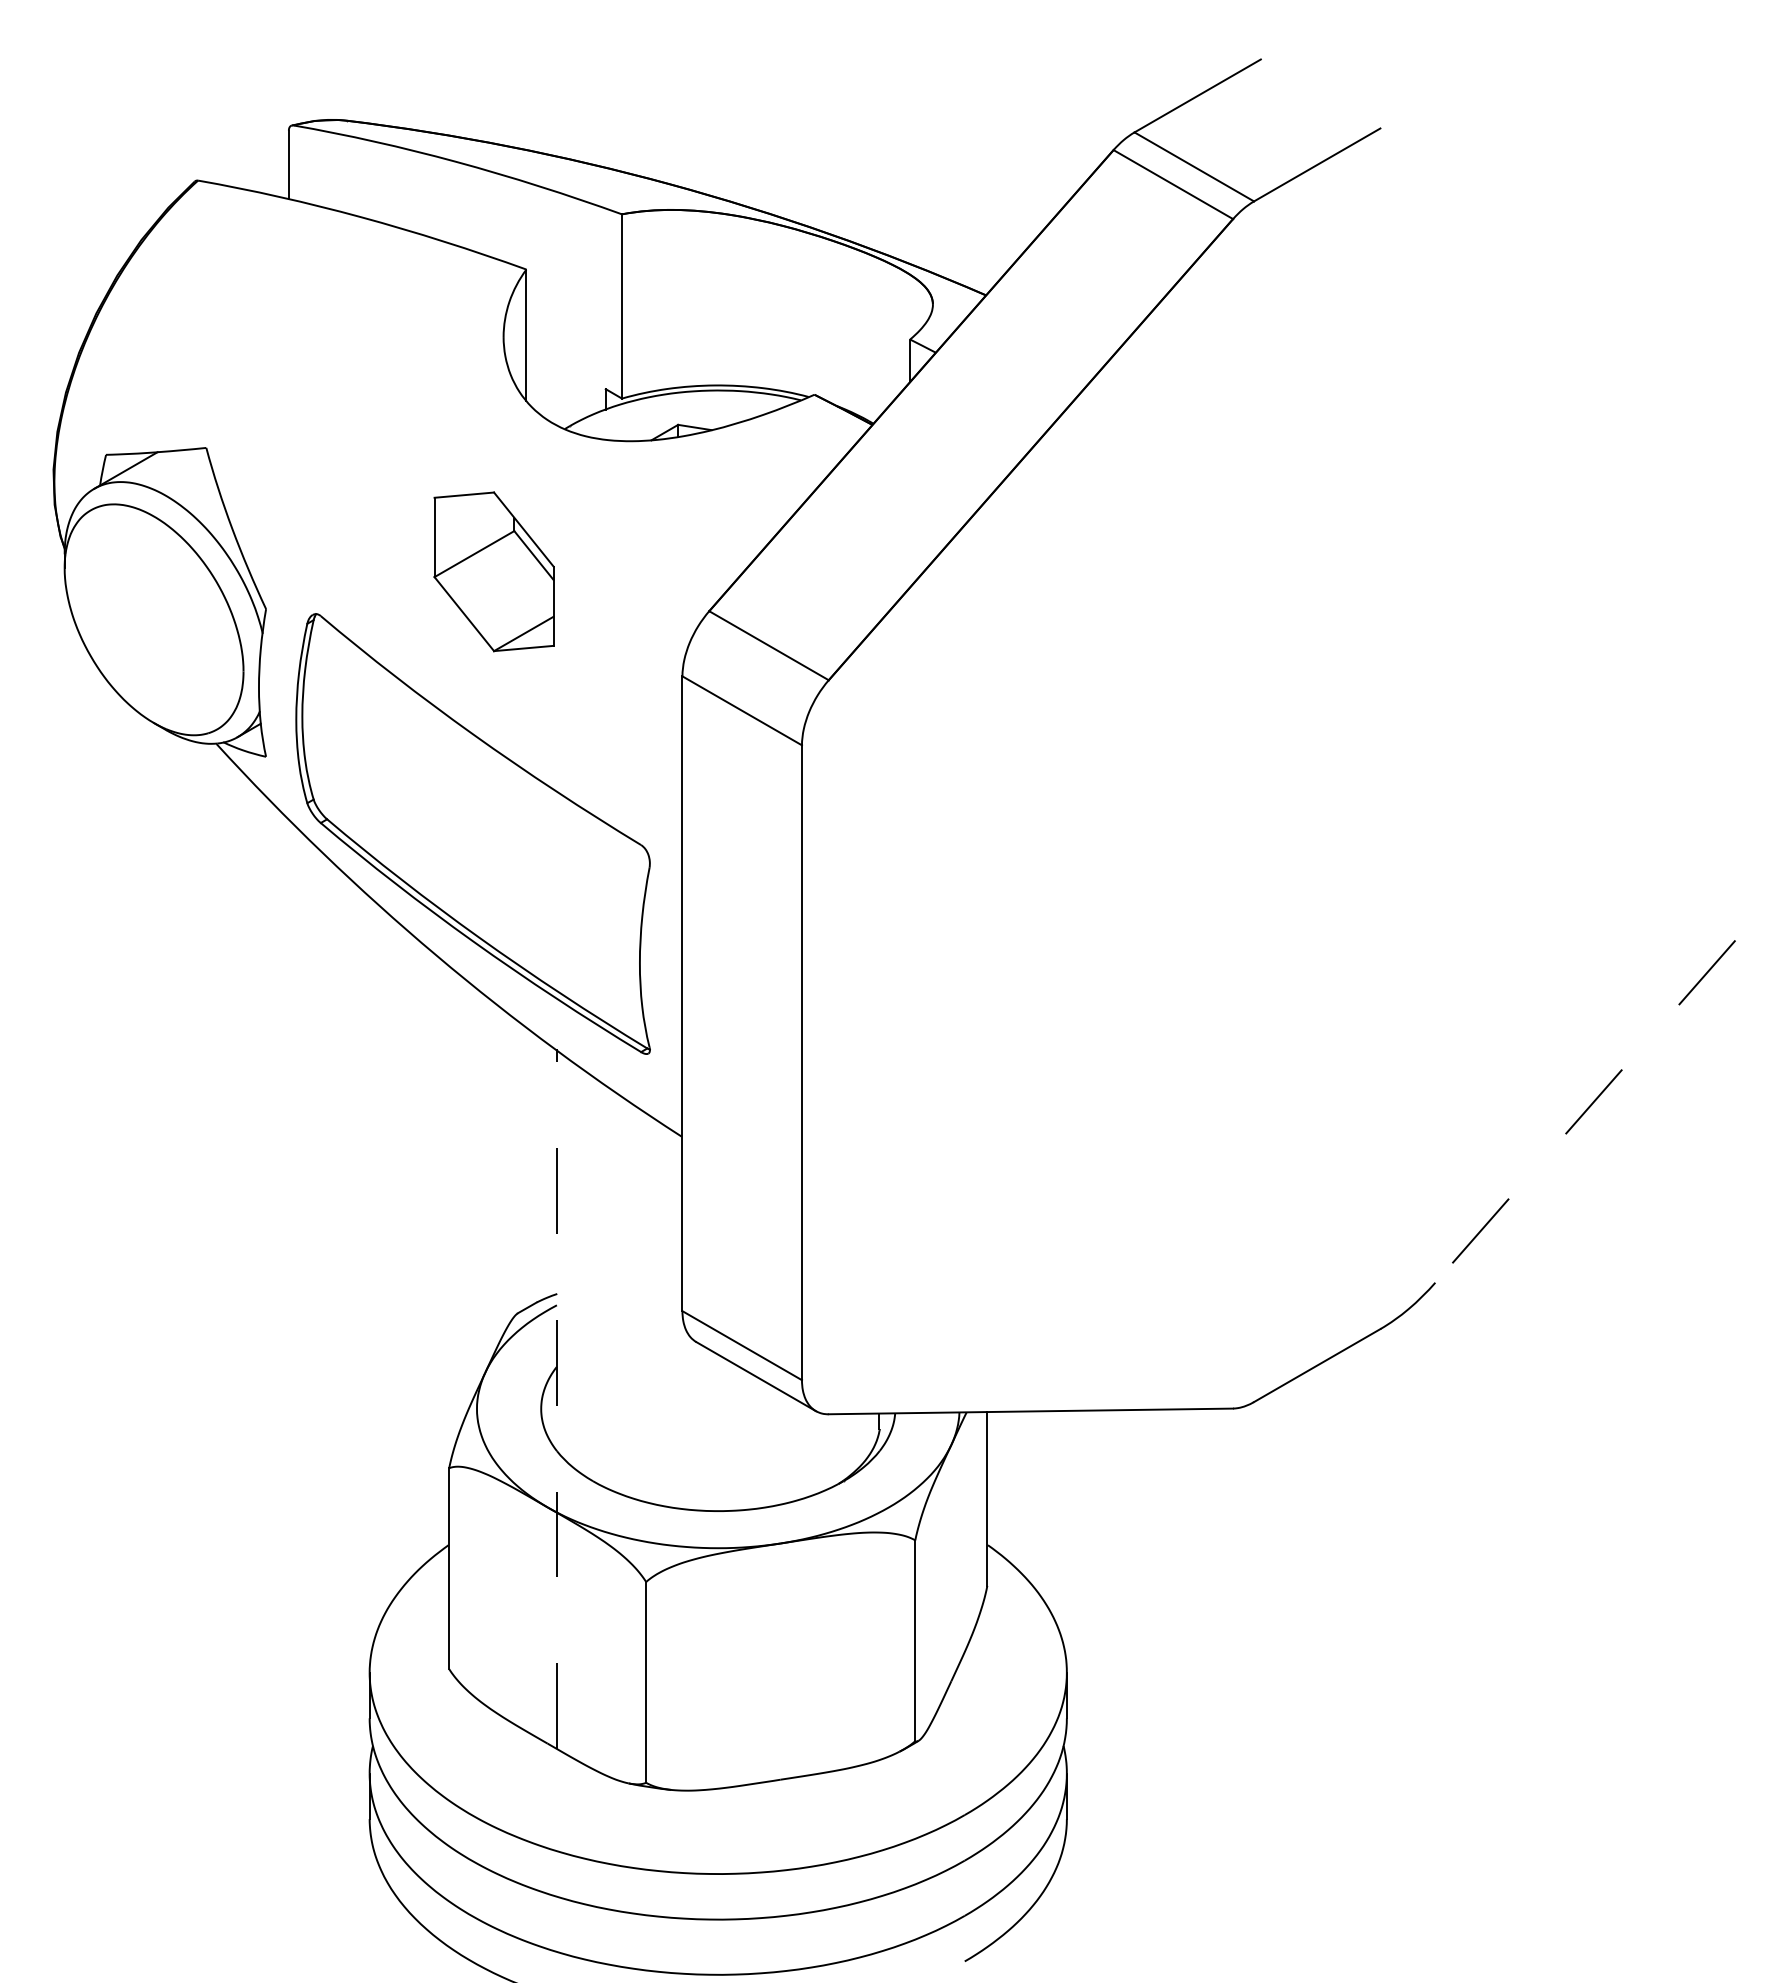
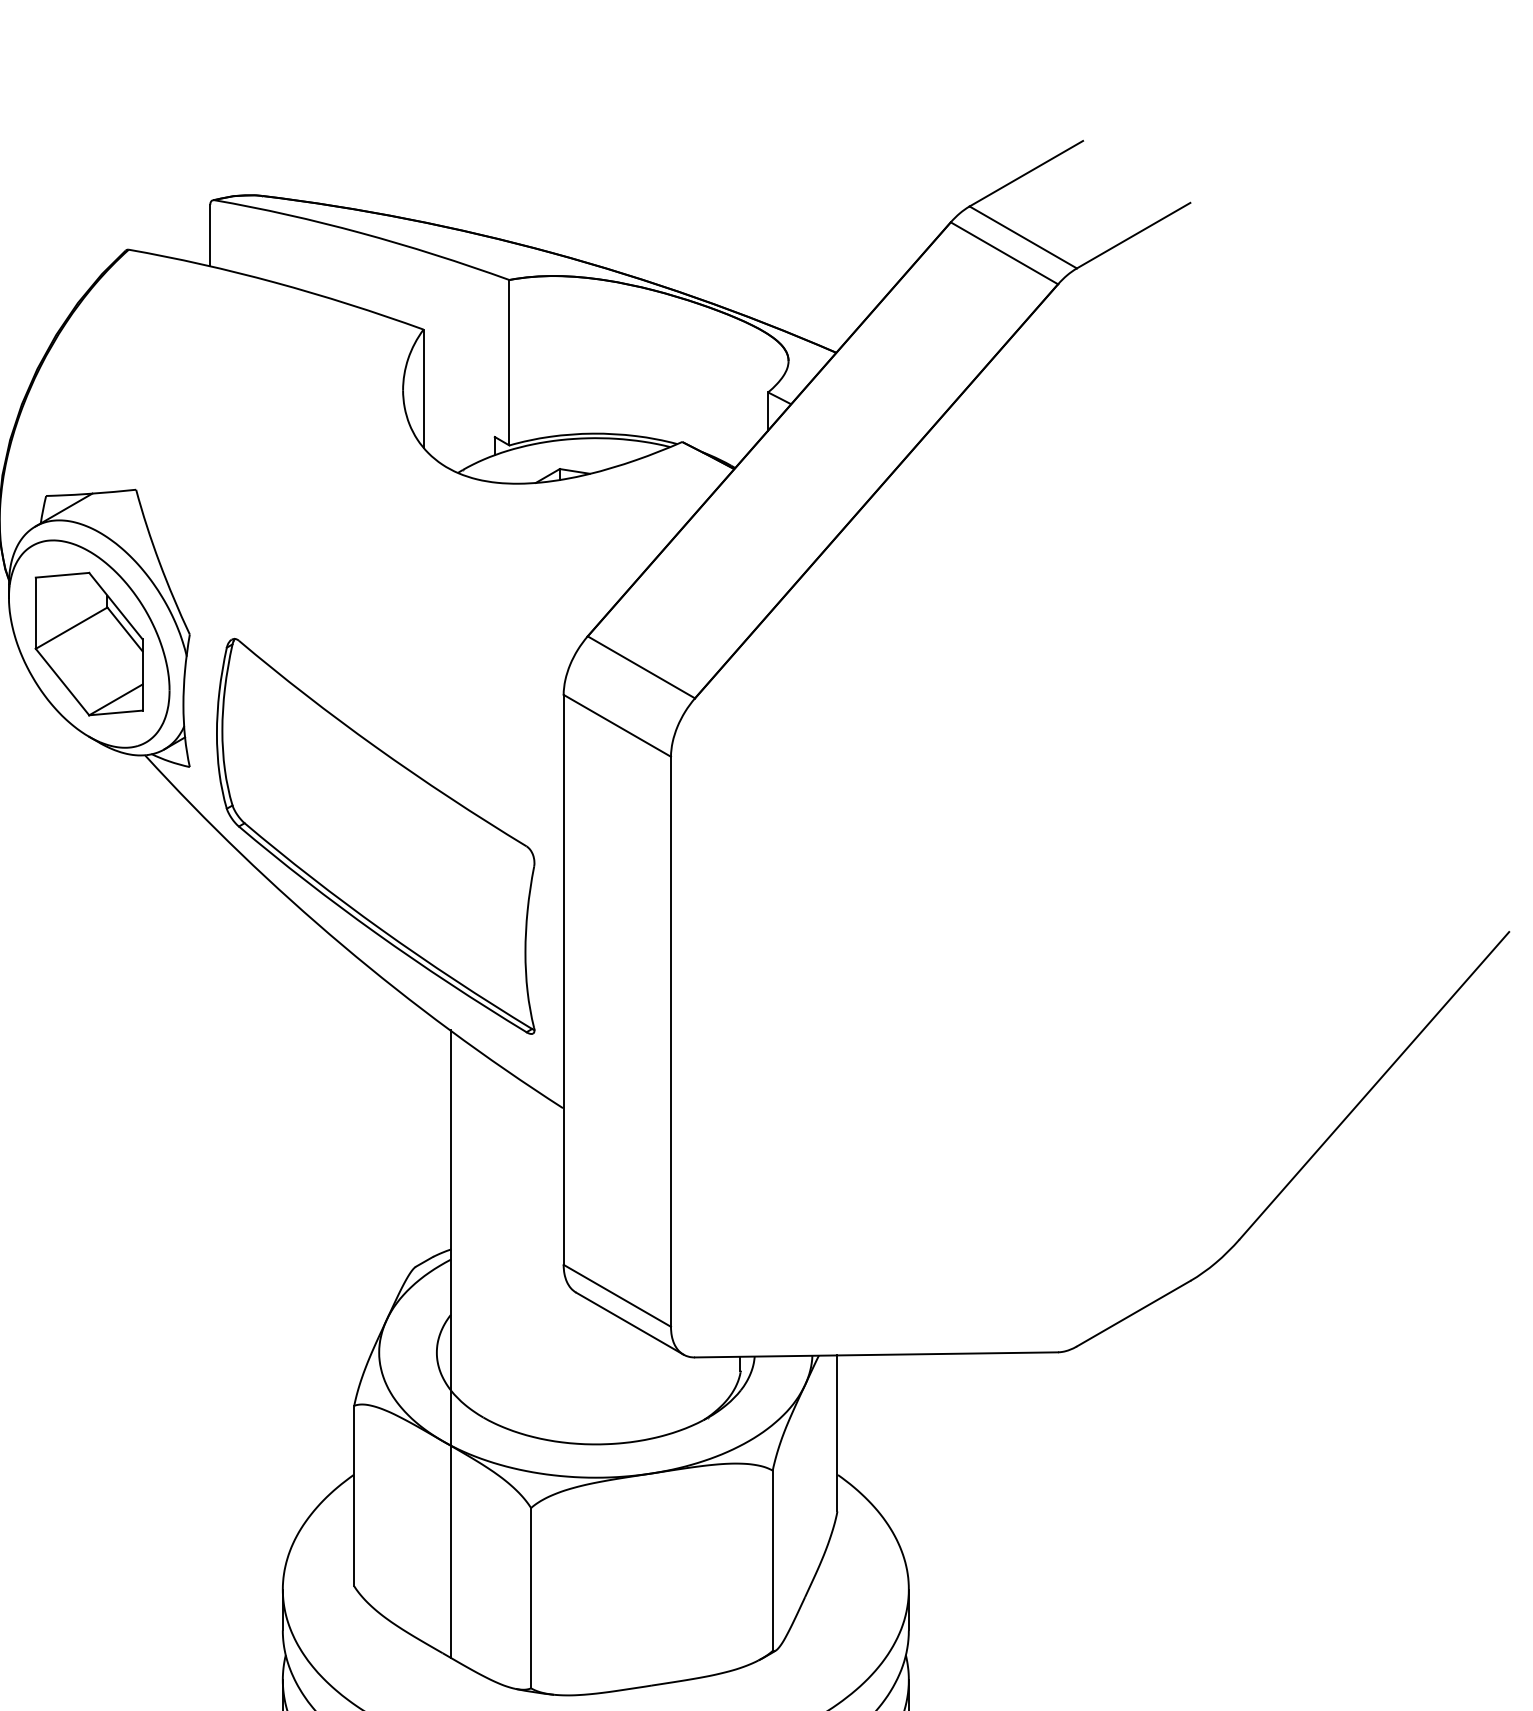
part: (493, 571) -> (88, 643), moved
line: (1585, 1111) -> (1374, 1085), dashed -> solid
line: (557, 1398) -> (451, 1343), dashed -> solid

